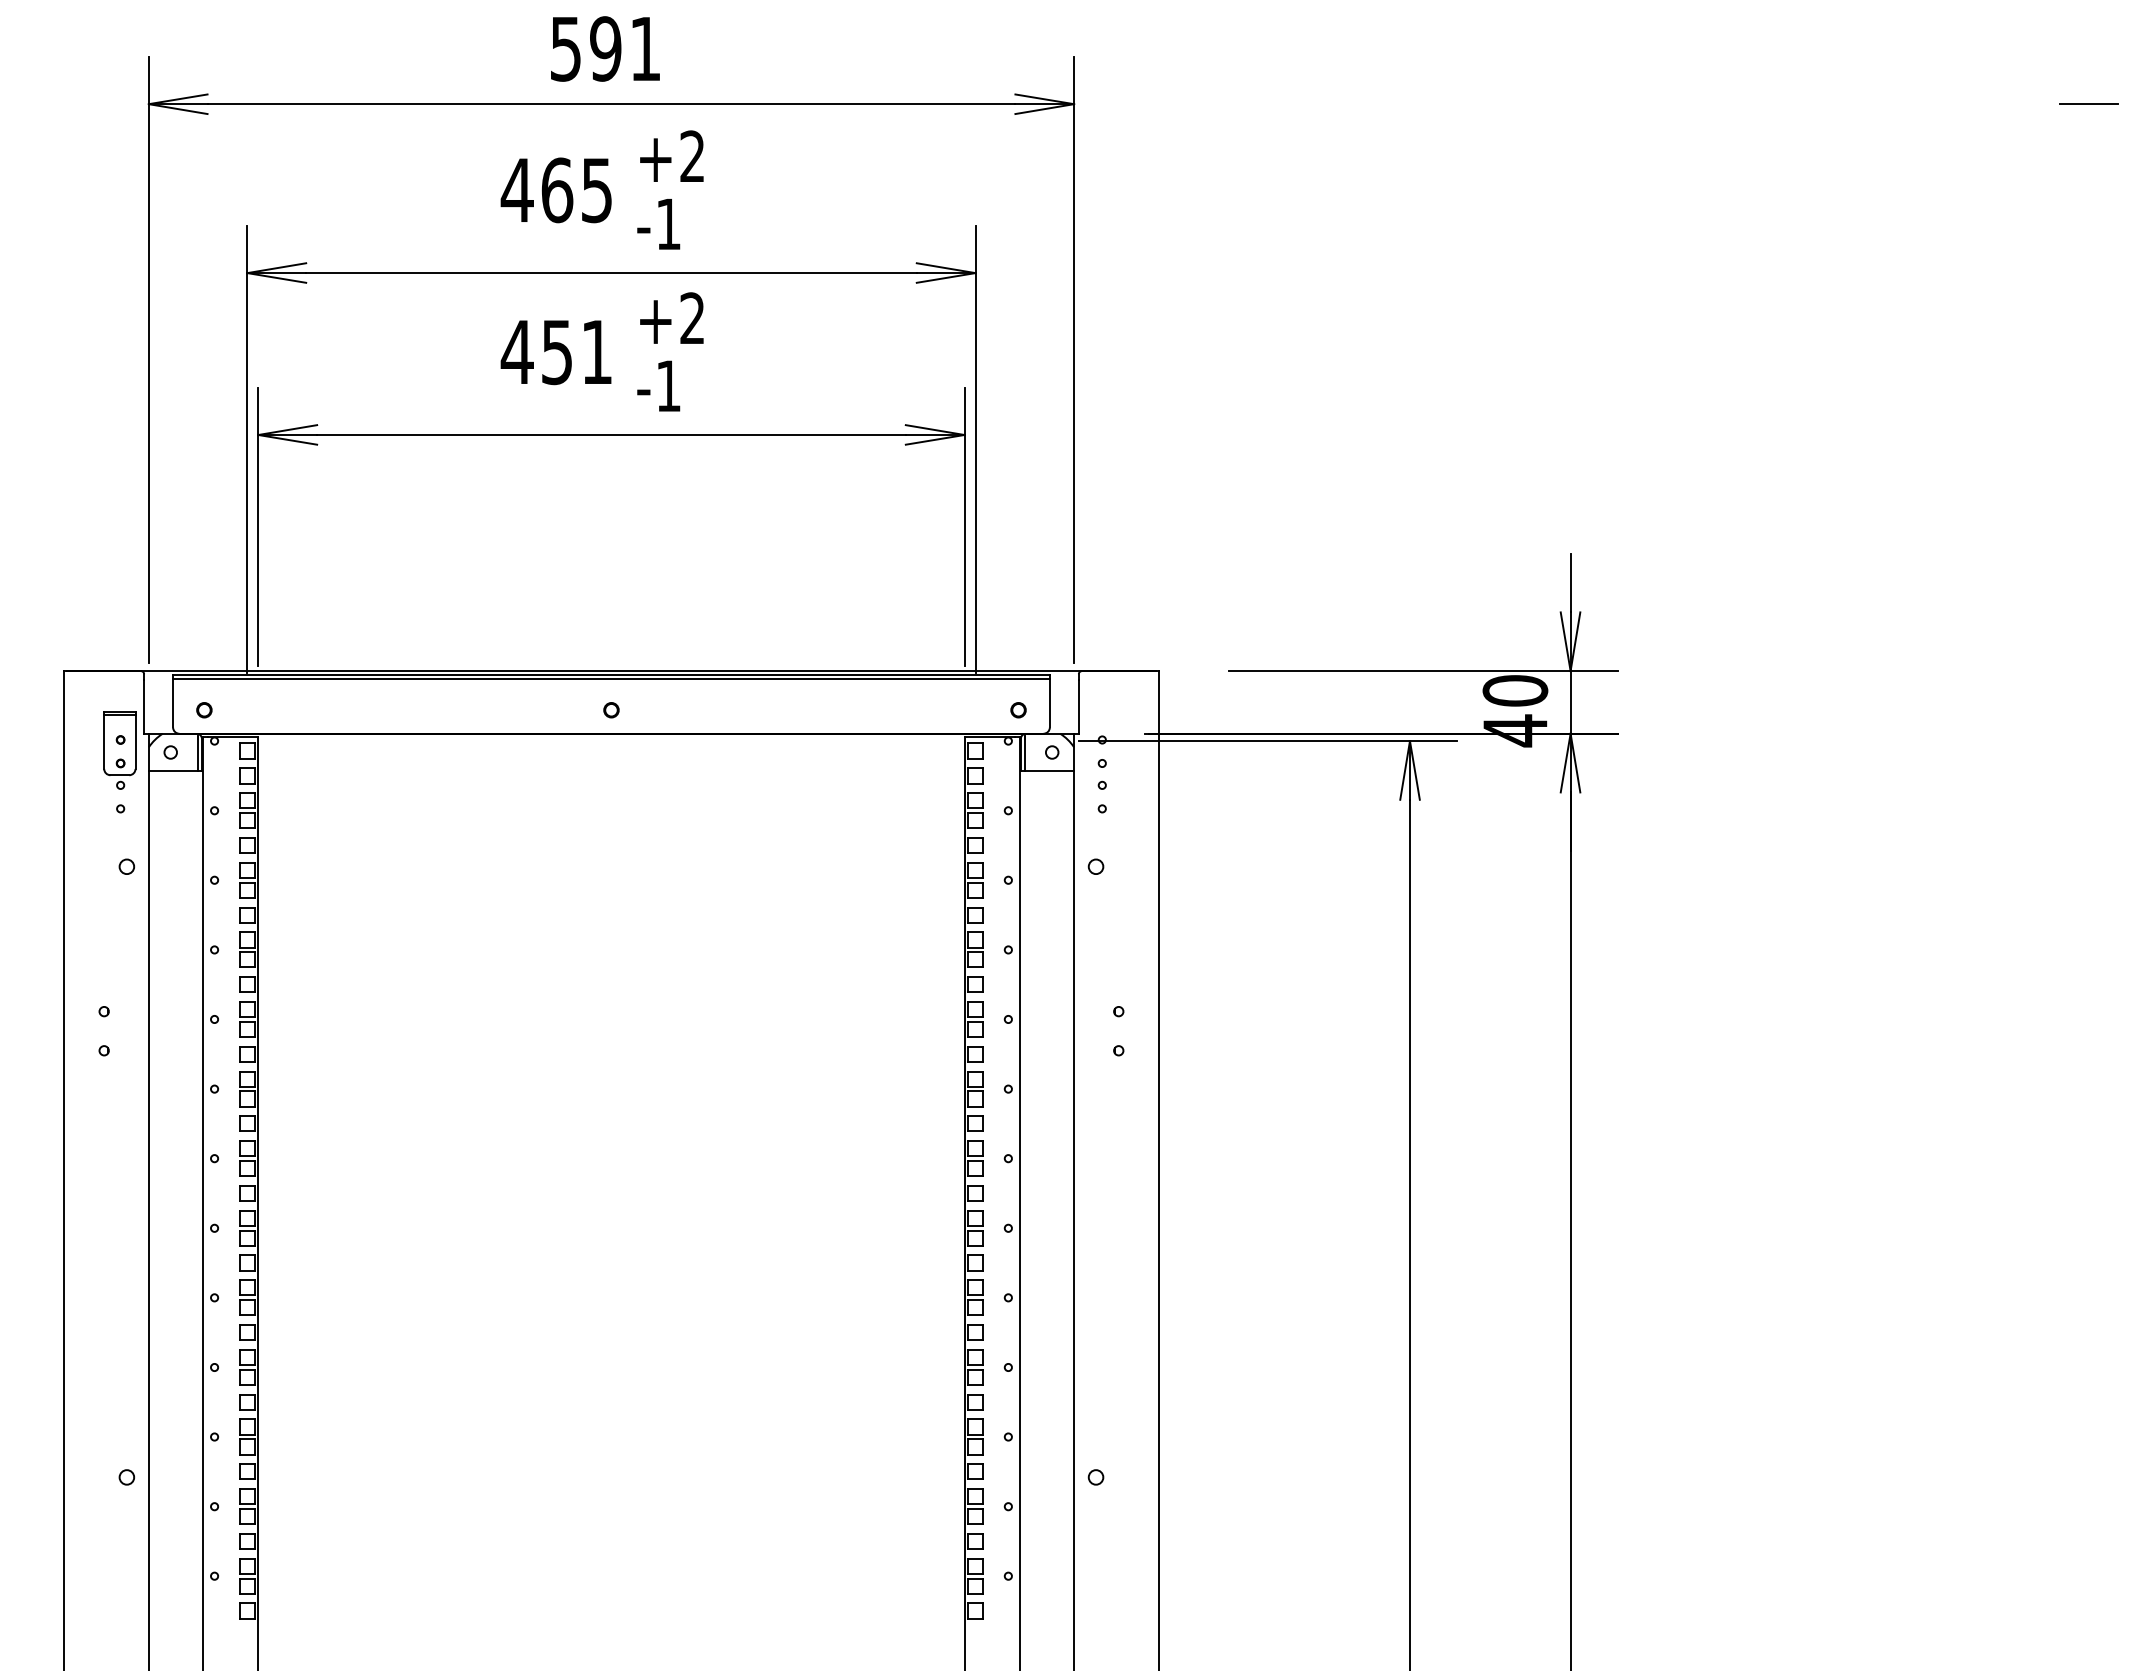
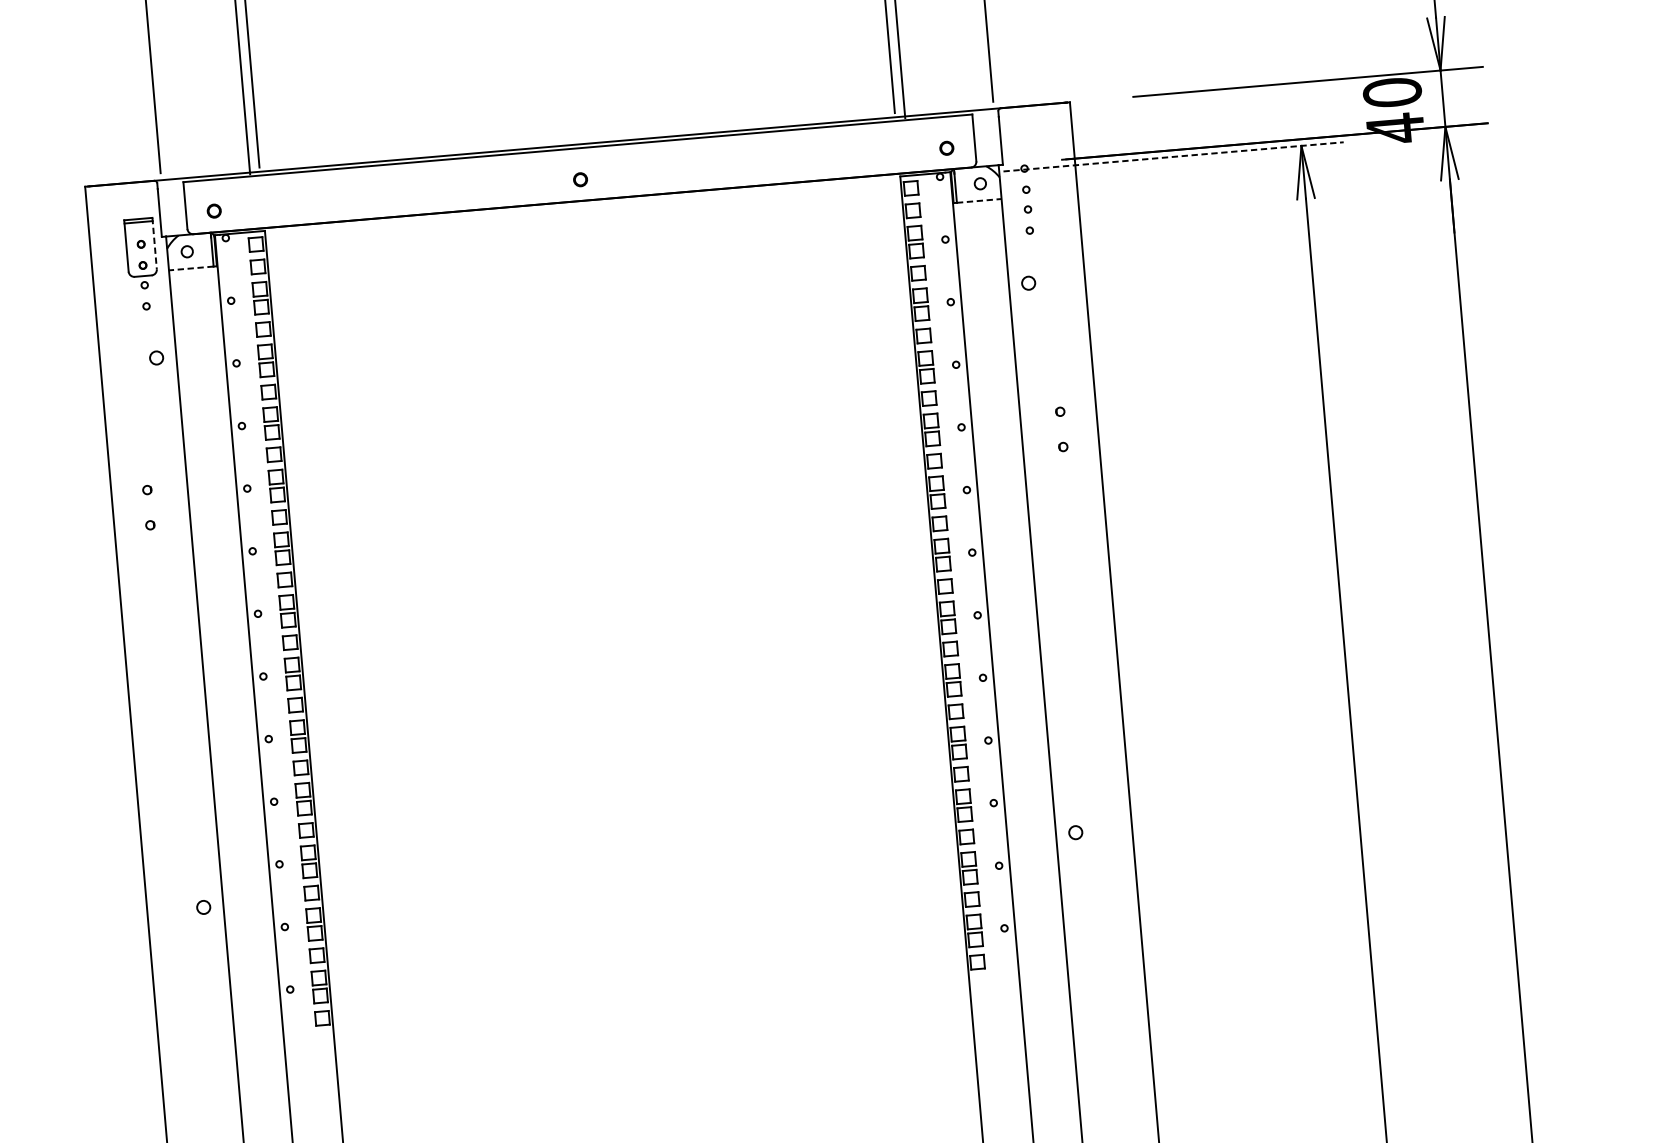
line: (611, 678) -> (578, 151), removed
line: (135, 740) -> (154, 243), solid -> dashed
line: (1268, 741) -> (1174, 157), solid -> dashed
line: (173, 771) -> (191, 268), solid -> dashed
line: (1049, 771) -> (979, 201), solid -> dashed

